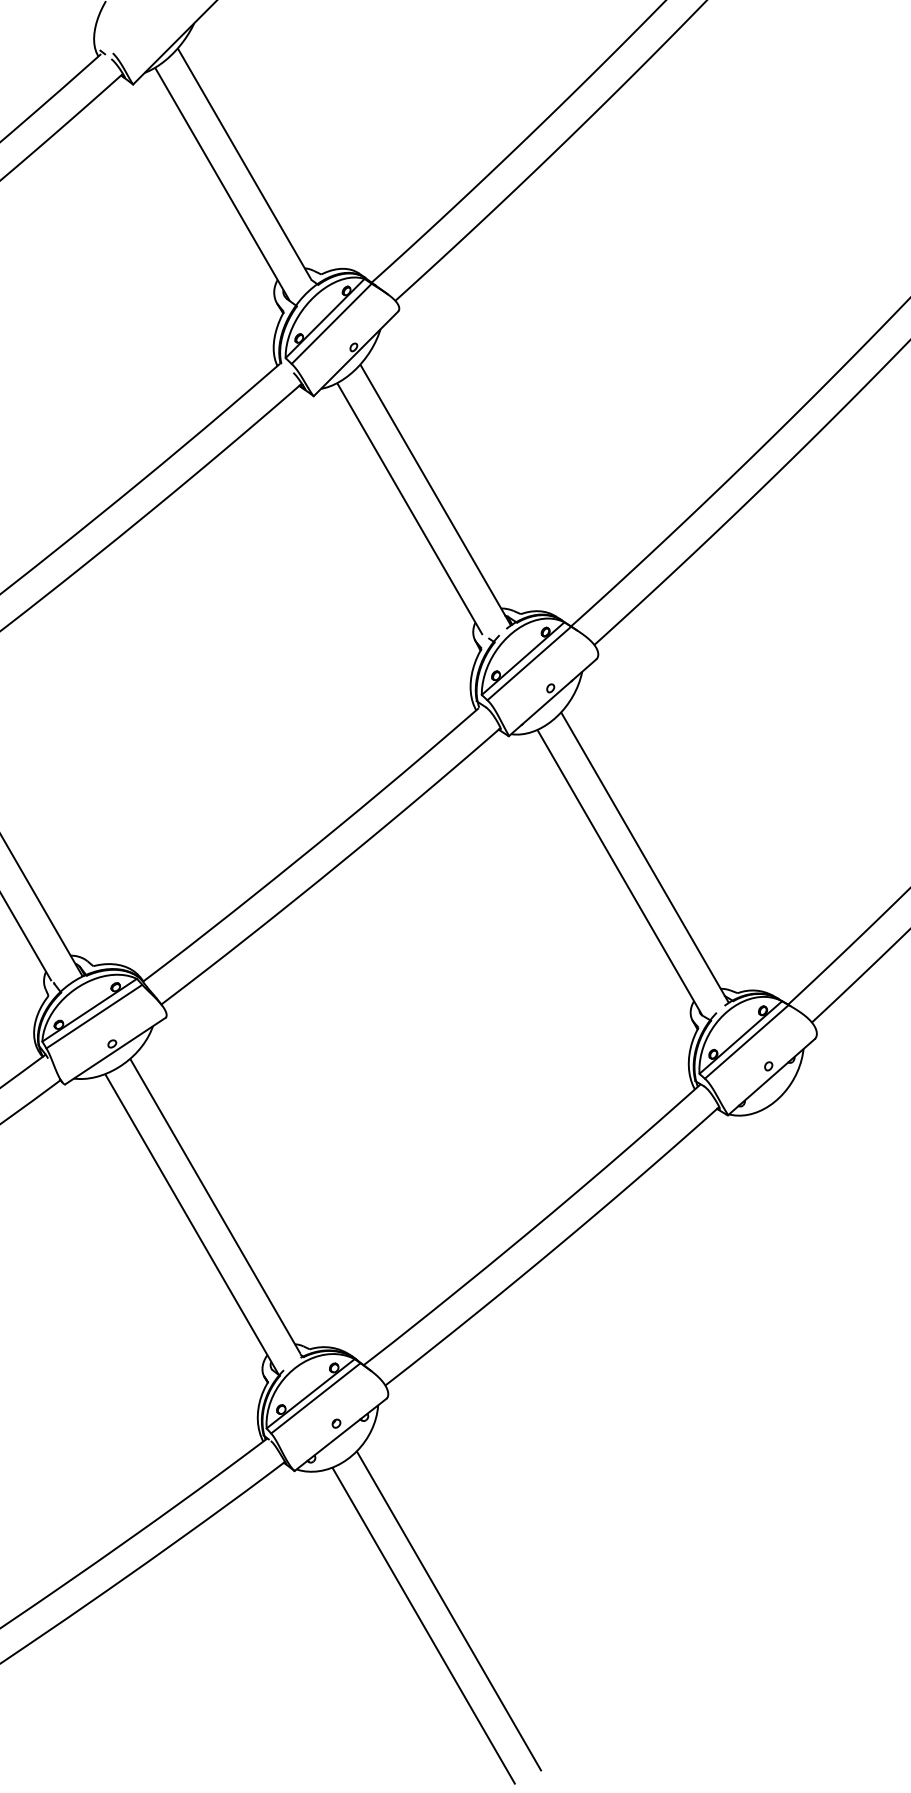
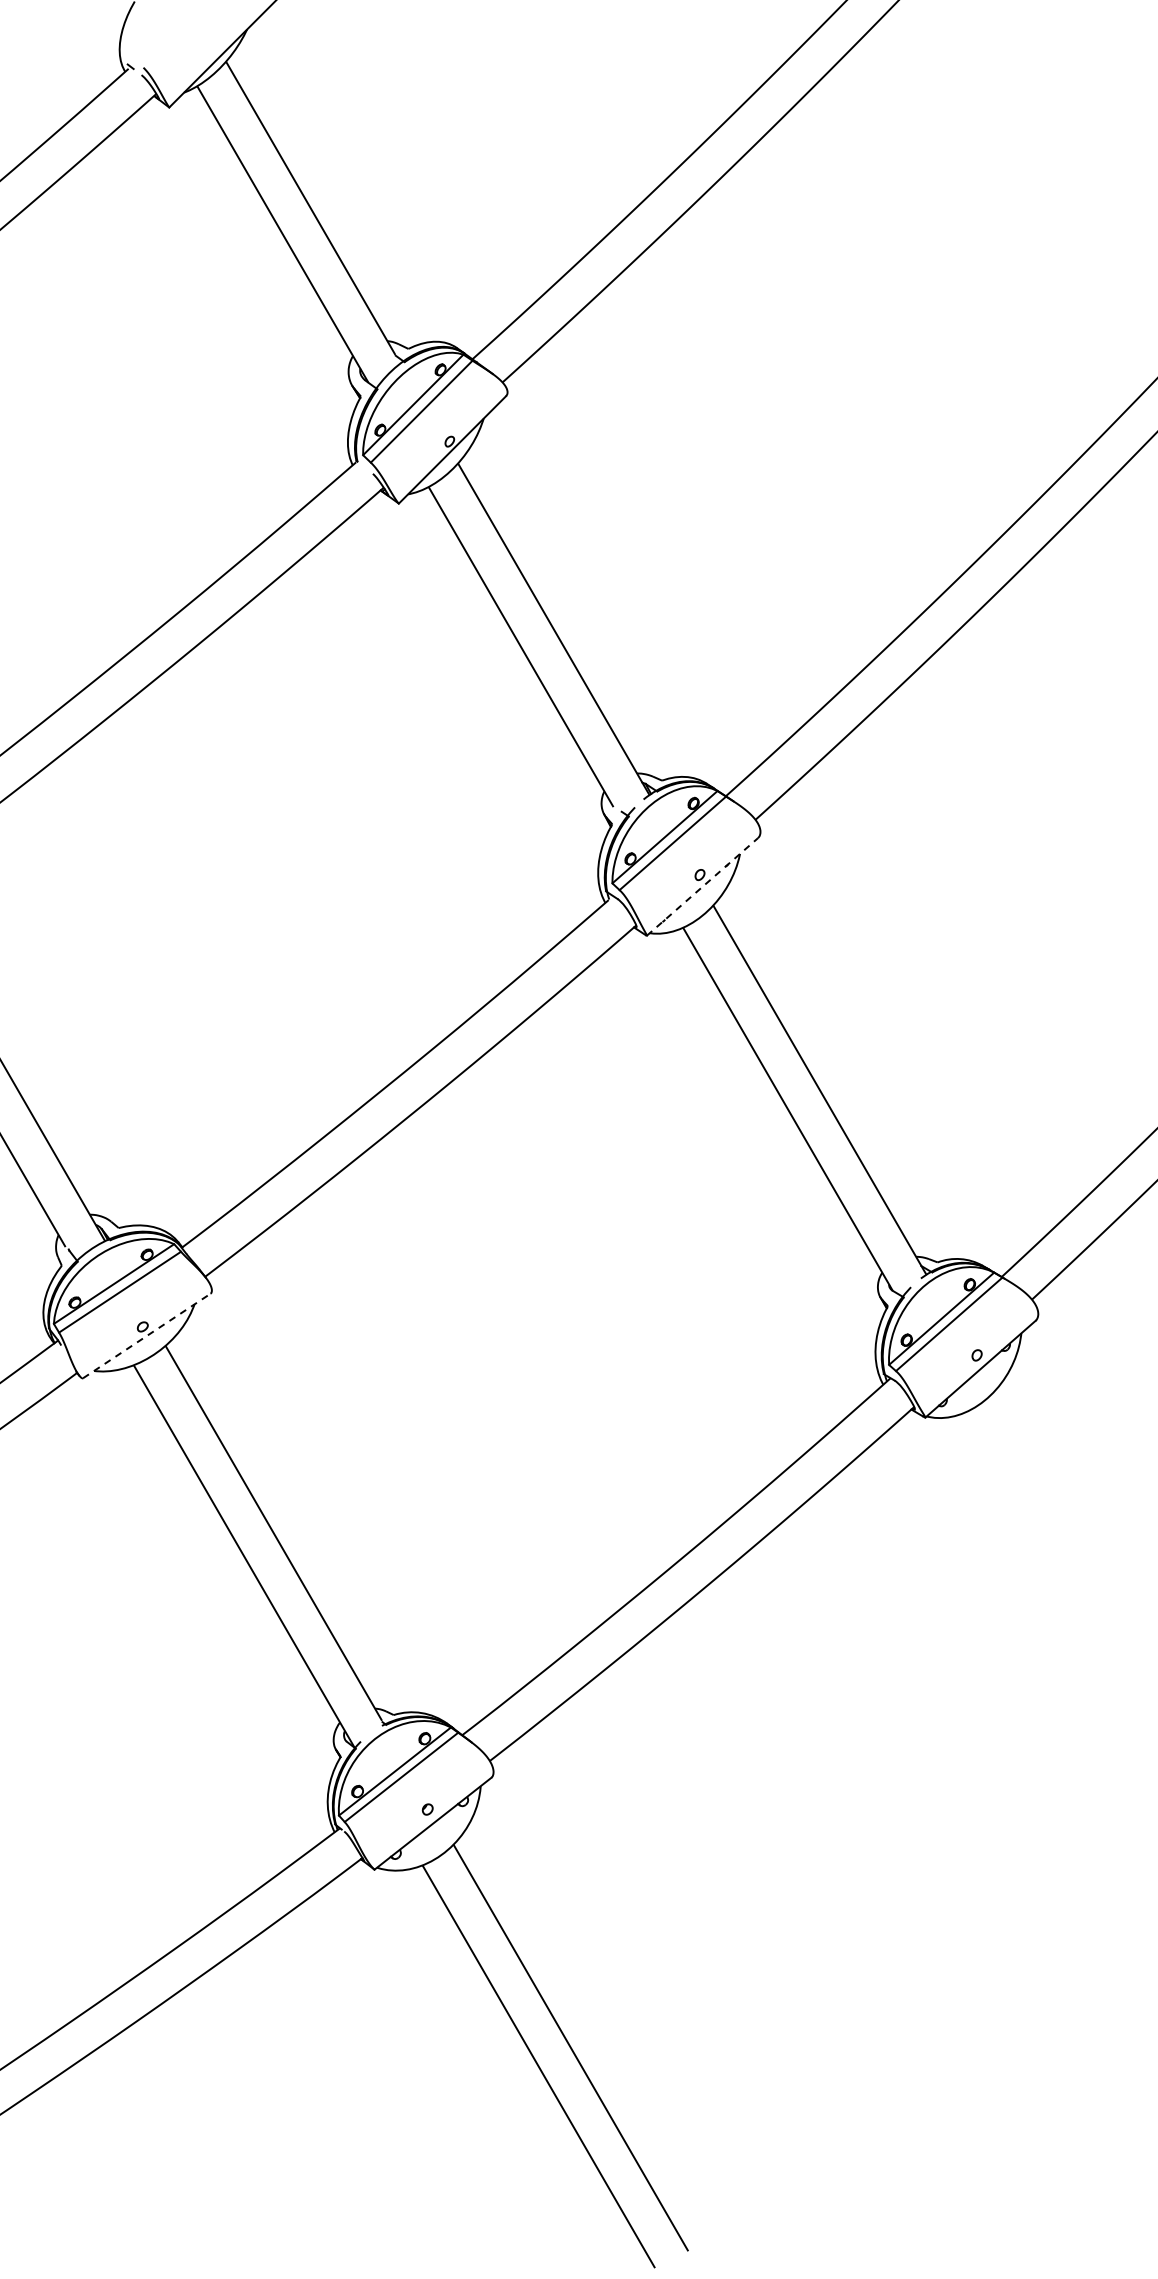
line: (552, 697) -> (702, 886), solid -> dashed
line: (115, 1050) -> (147, 1335), solid -> dashed

